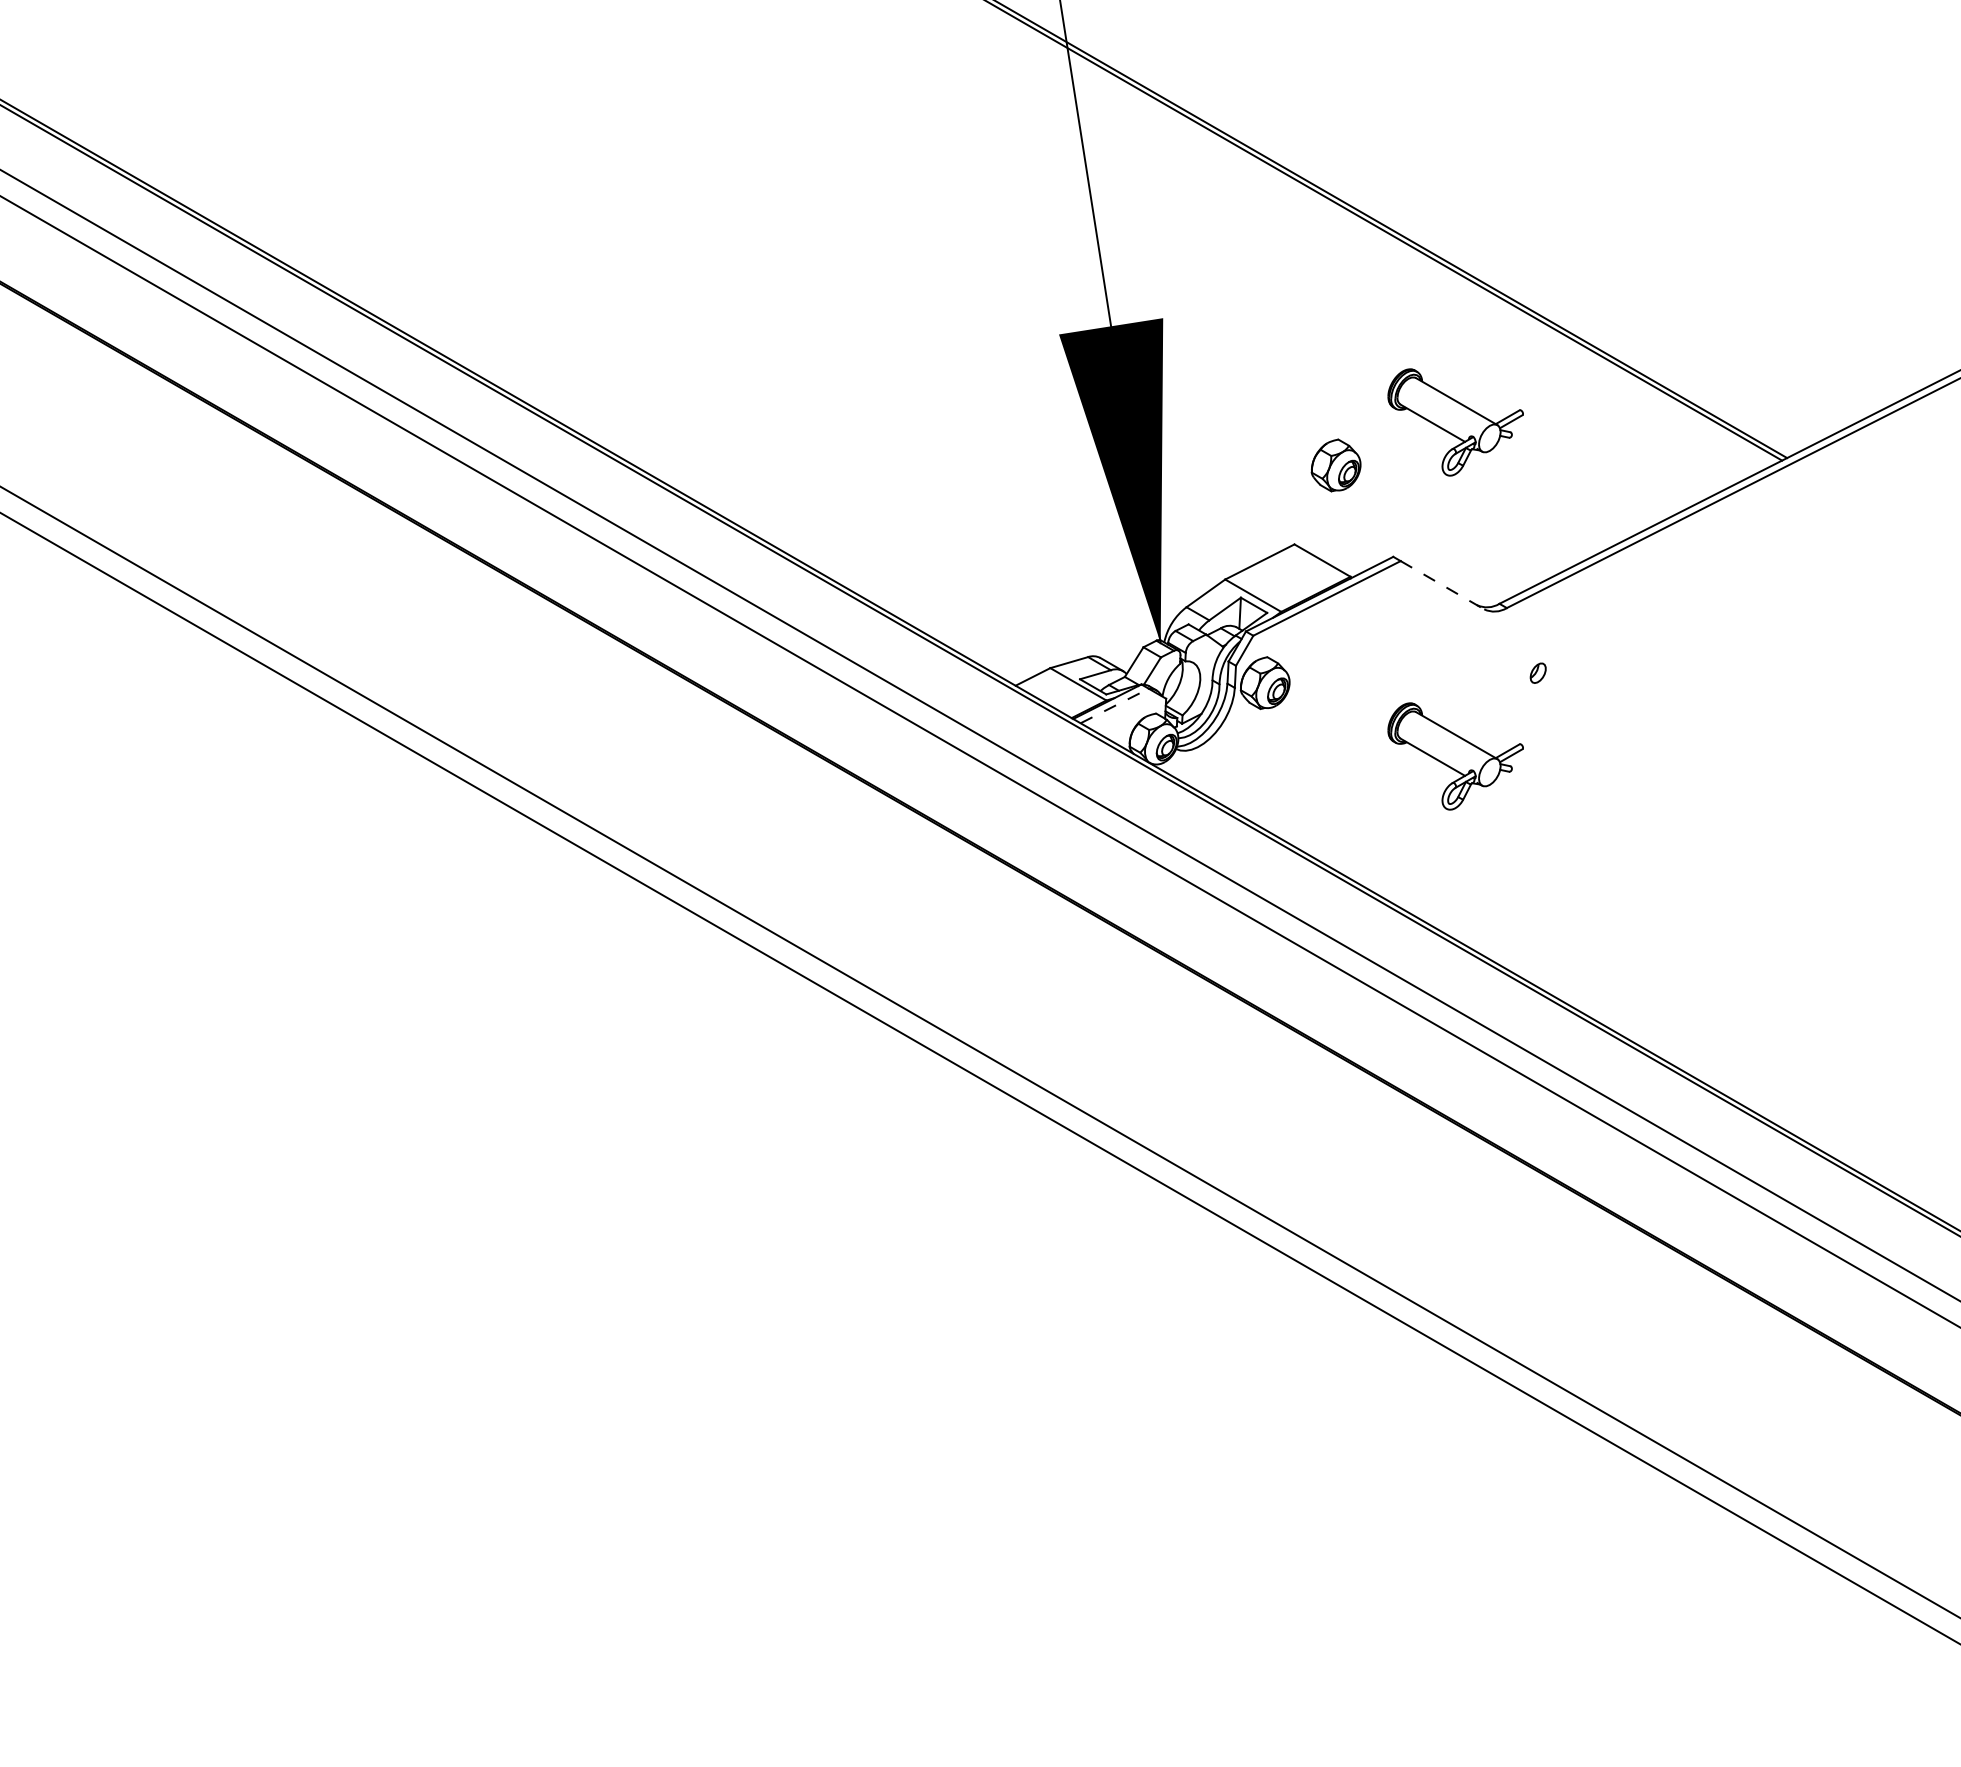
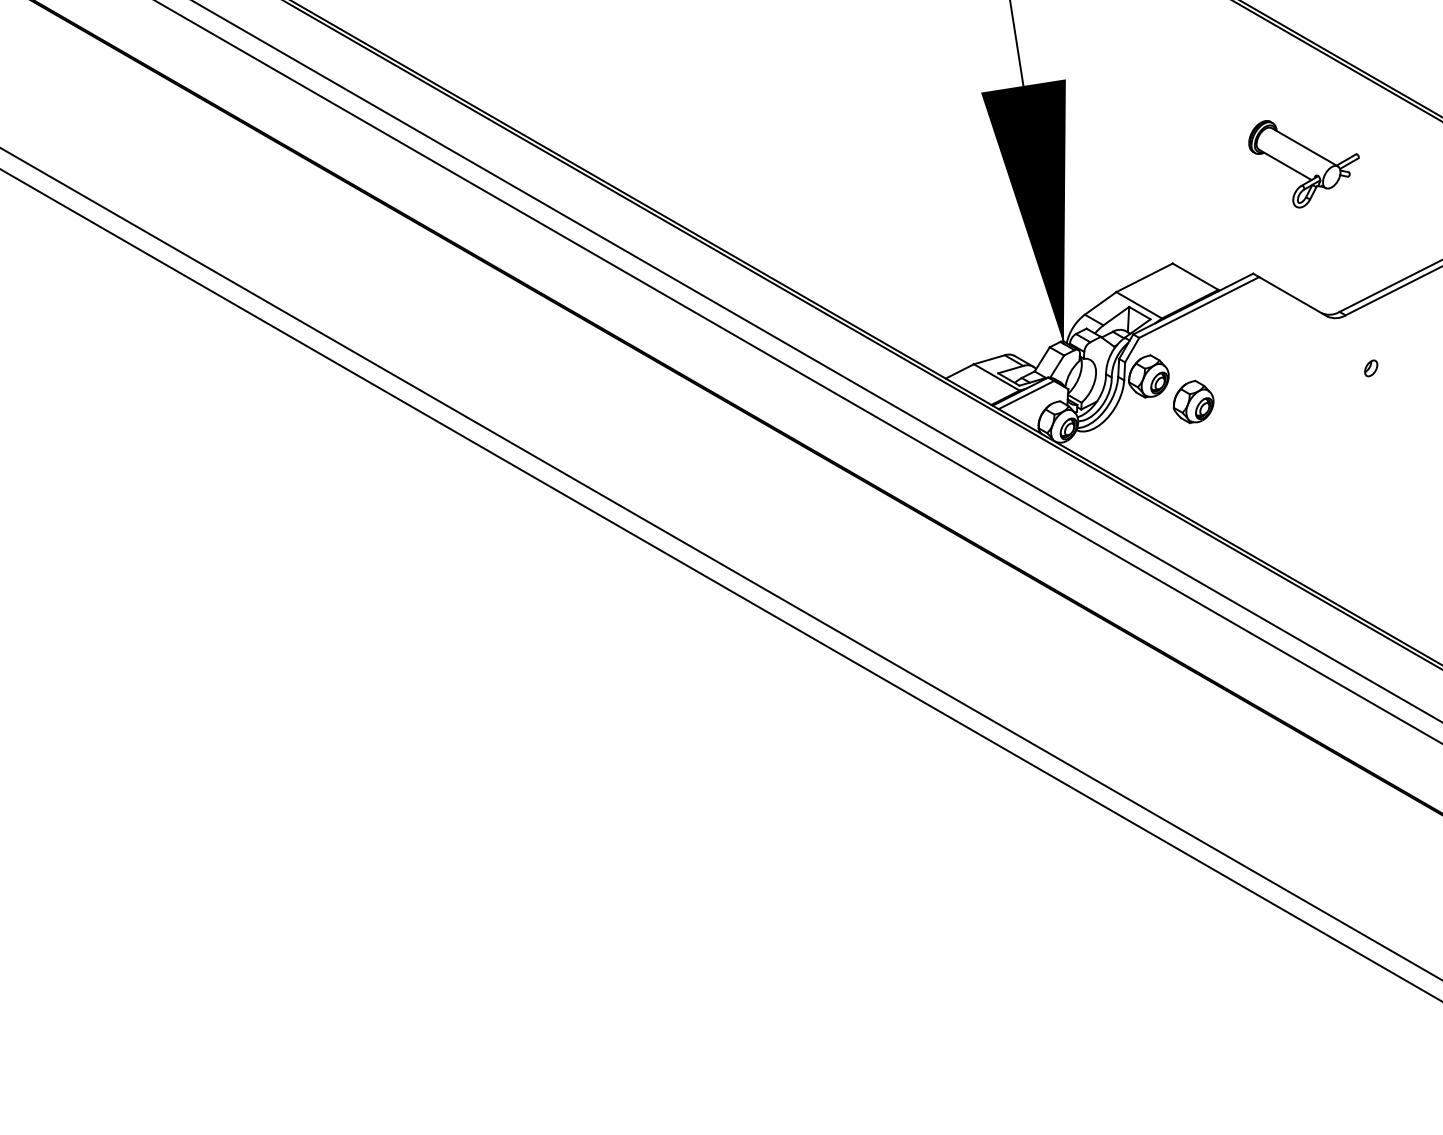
part: (1335, 465) -> (1193, 402), moved
line: (1442, 585) -> (1293, 296), dashed -> solid
line: (1115, 705) -> (1027, 394), dashed -> solid
part: (1455, 756) -> (1303, 436), removed

